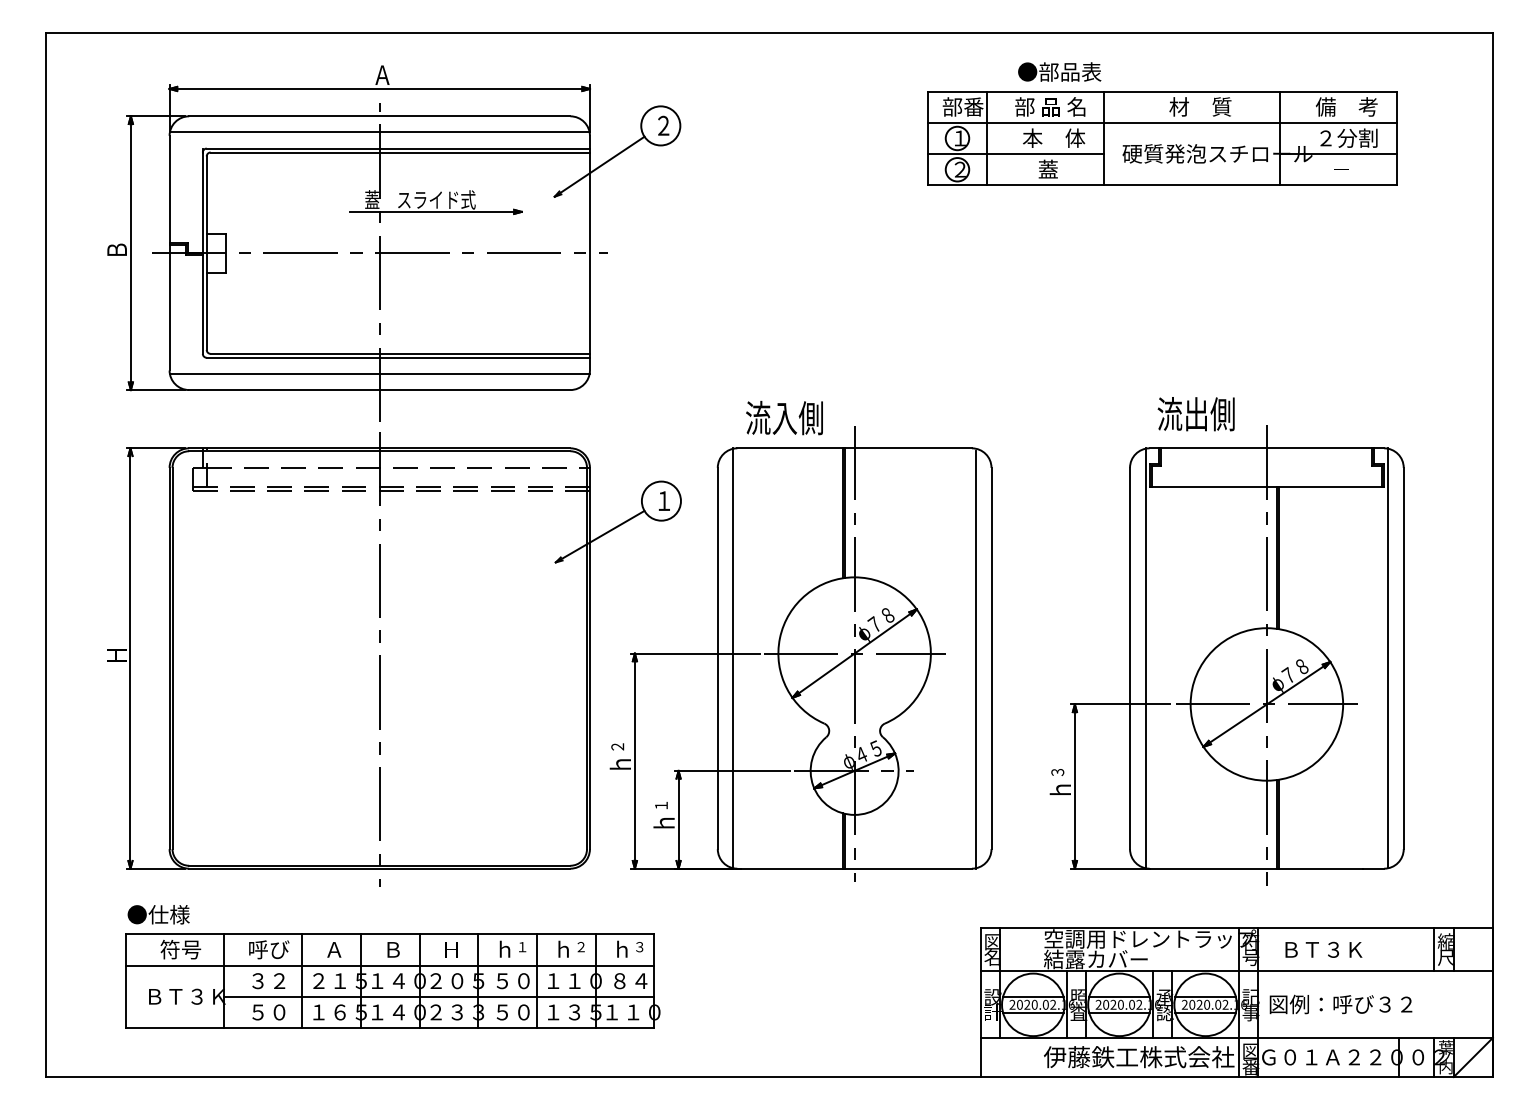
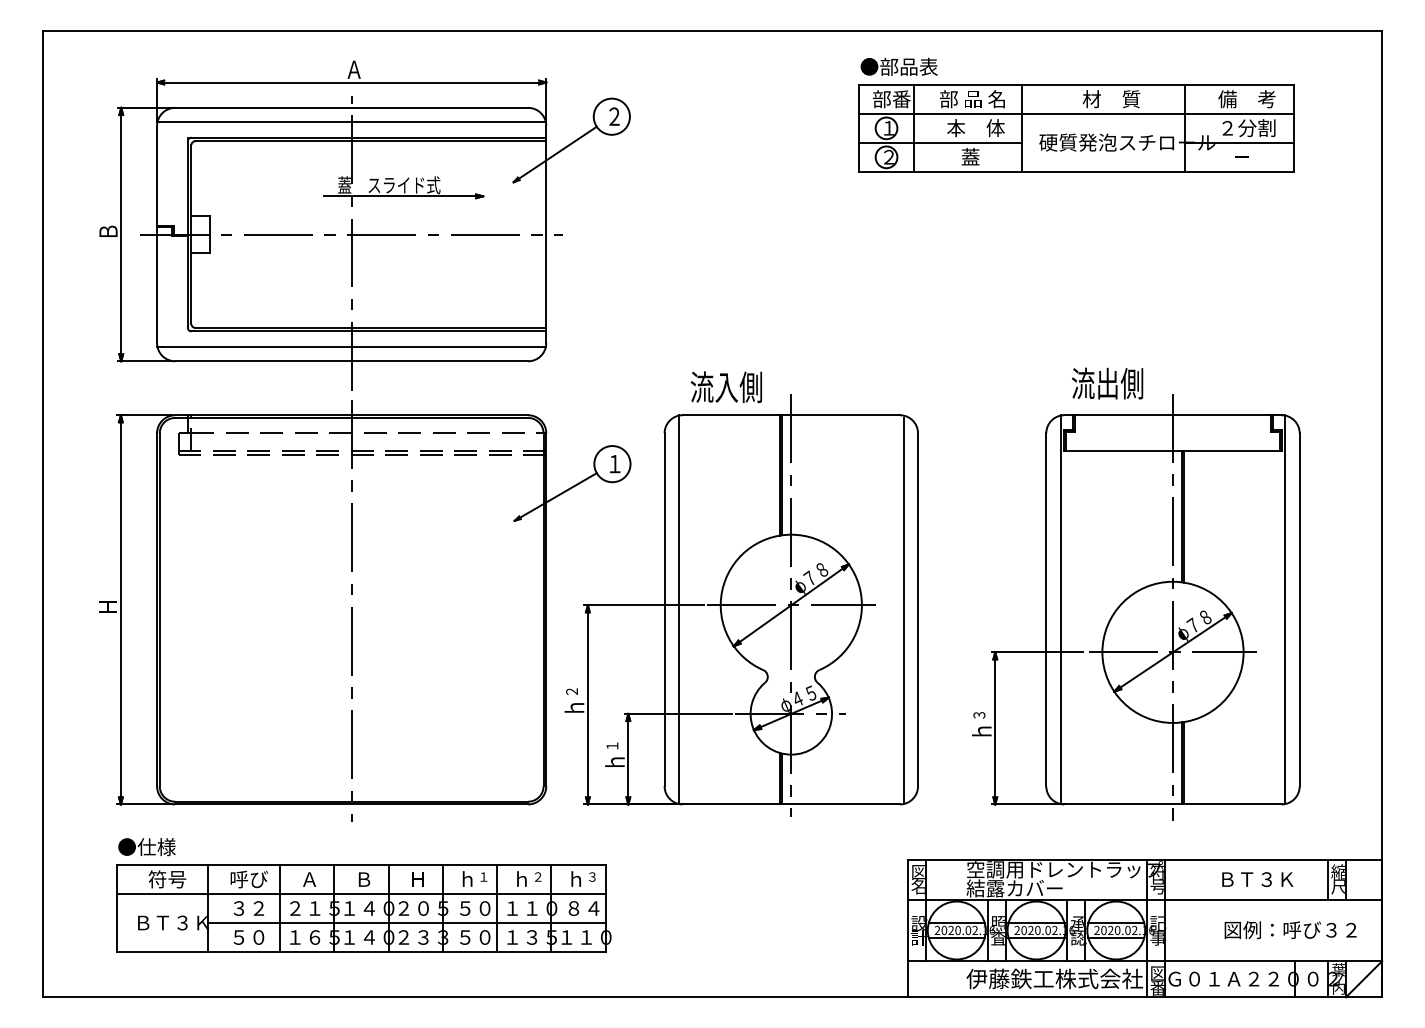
text: (1058, 71) -> (898, 66), moved
text: (1323, 949) -> (1257, 879), moved
text: (1340, 1004) -> (1290, 930), moved

